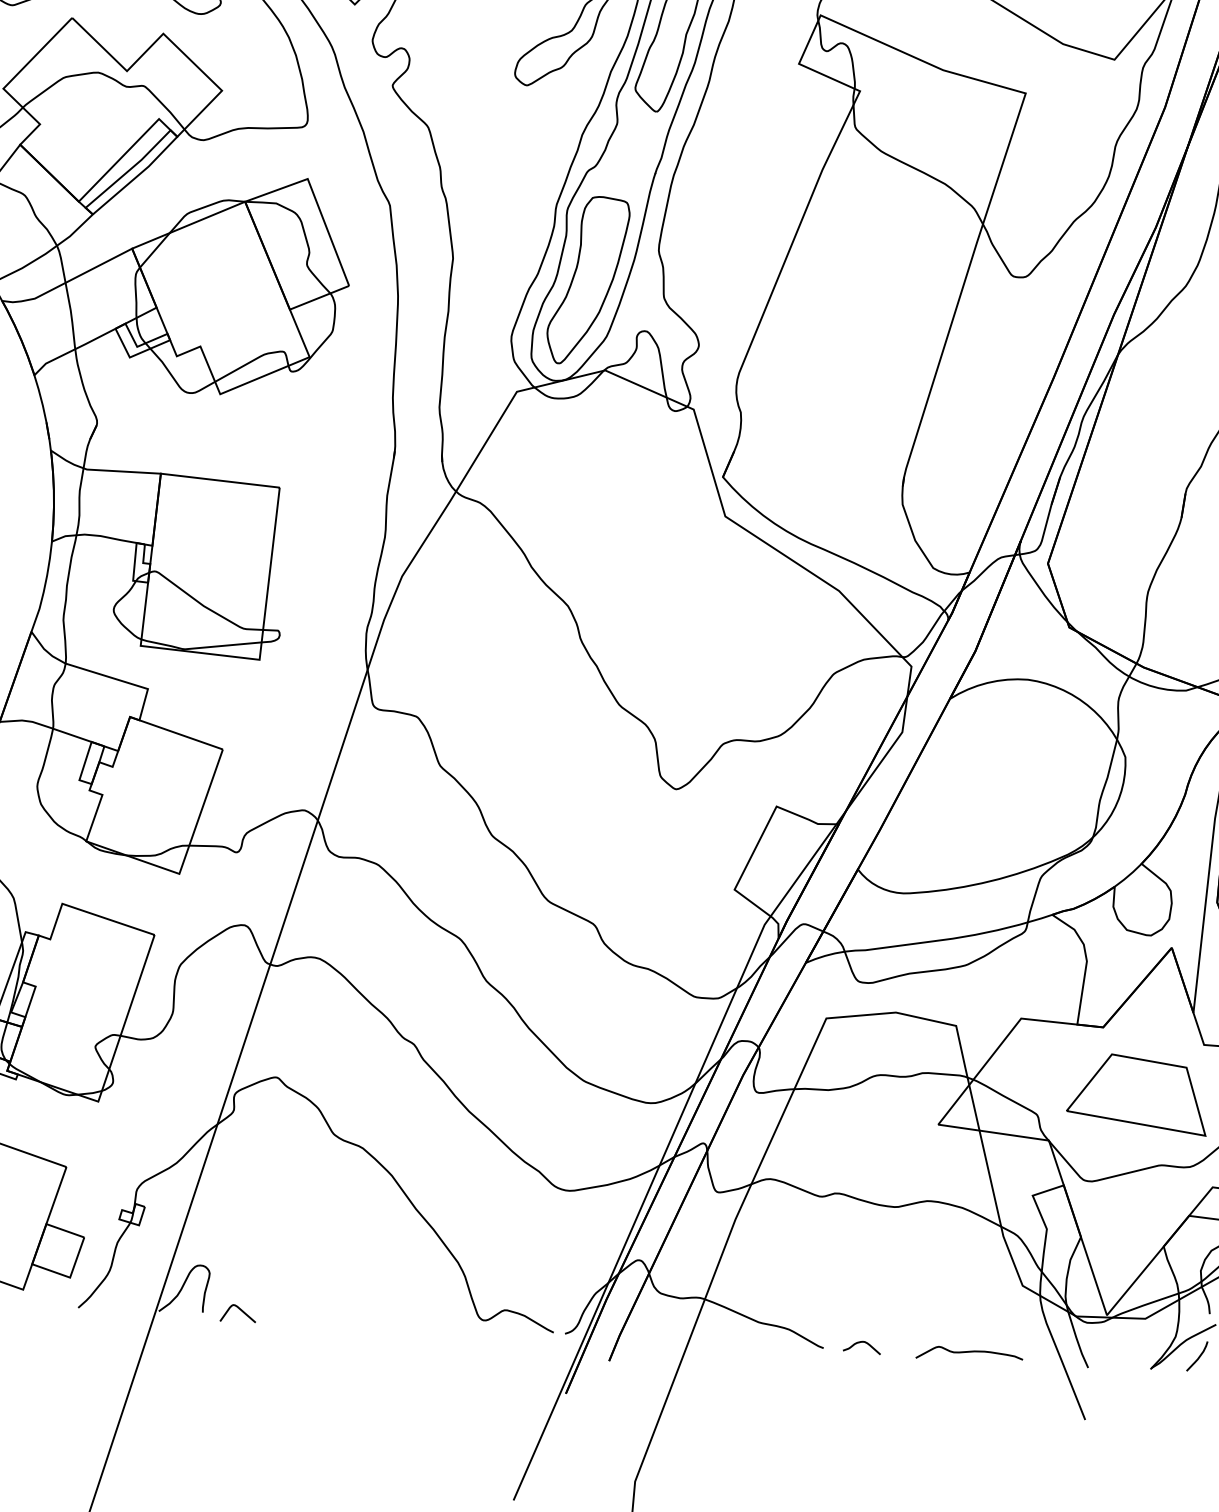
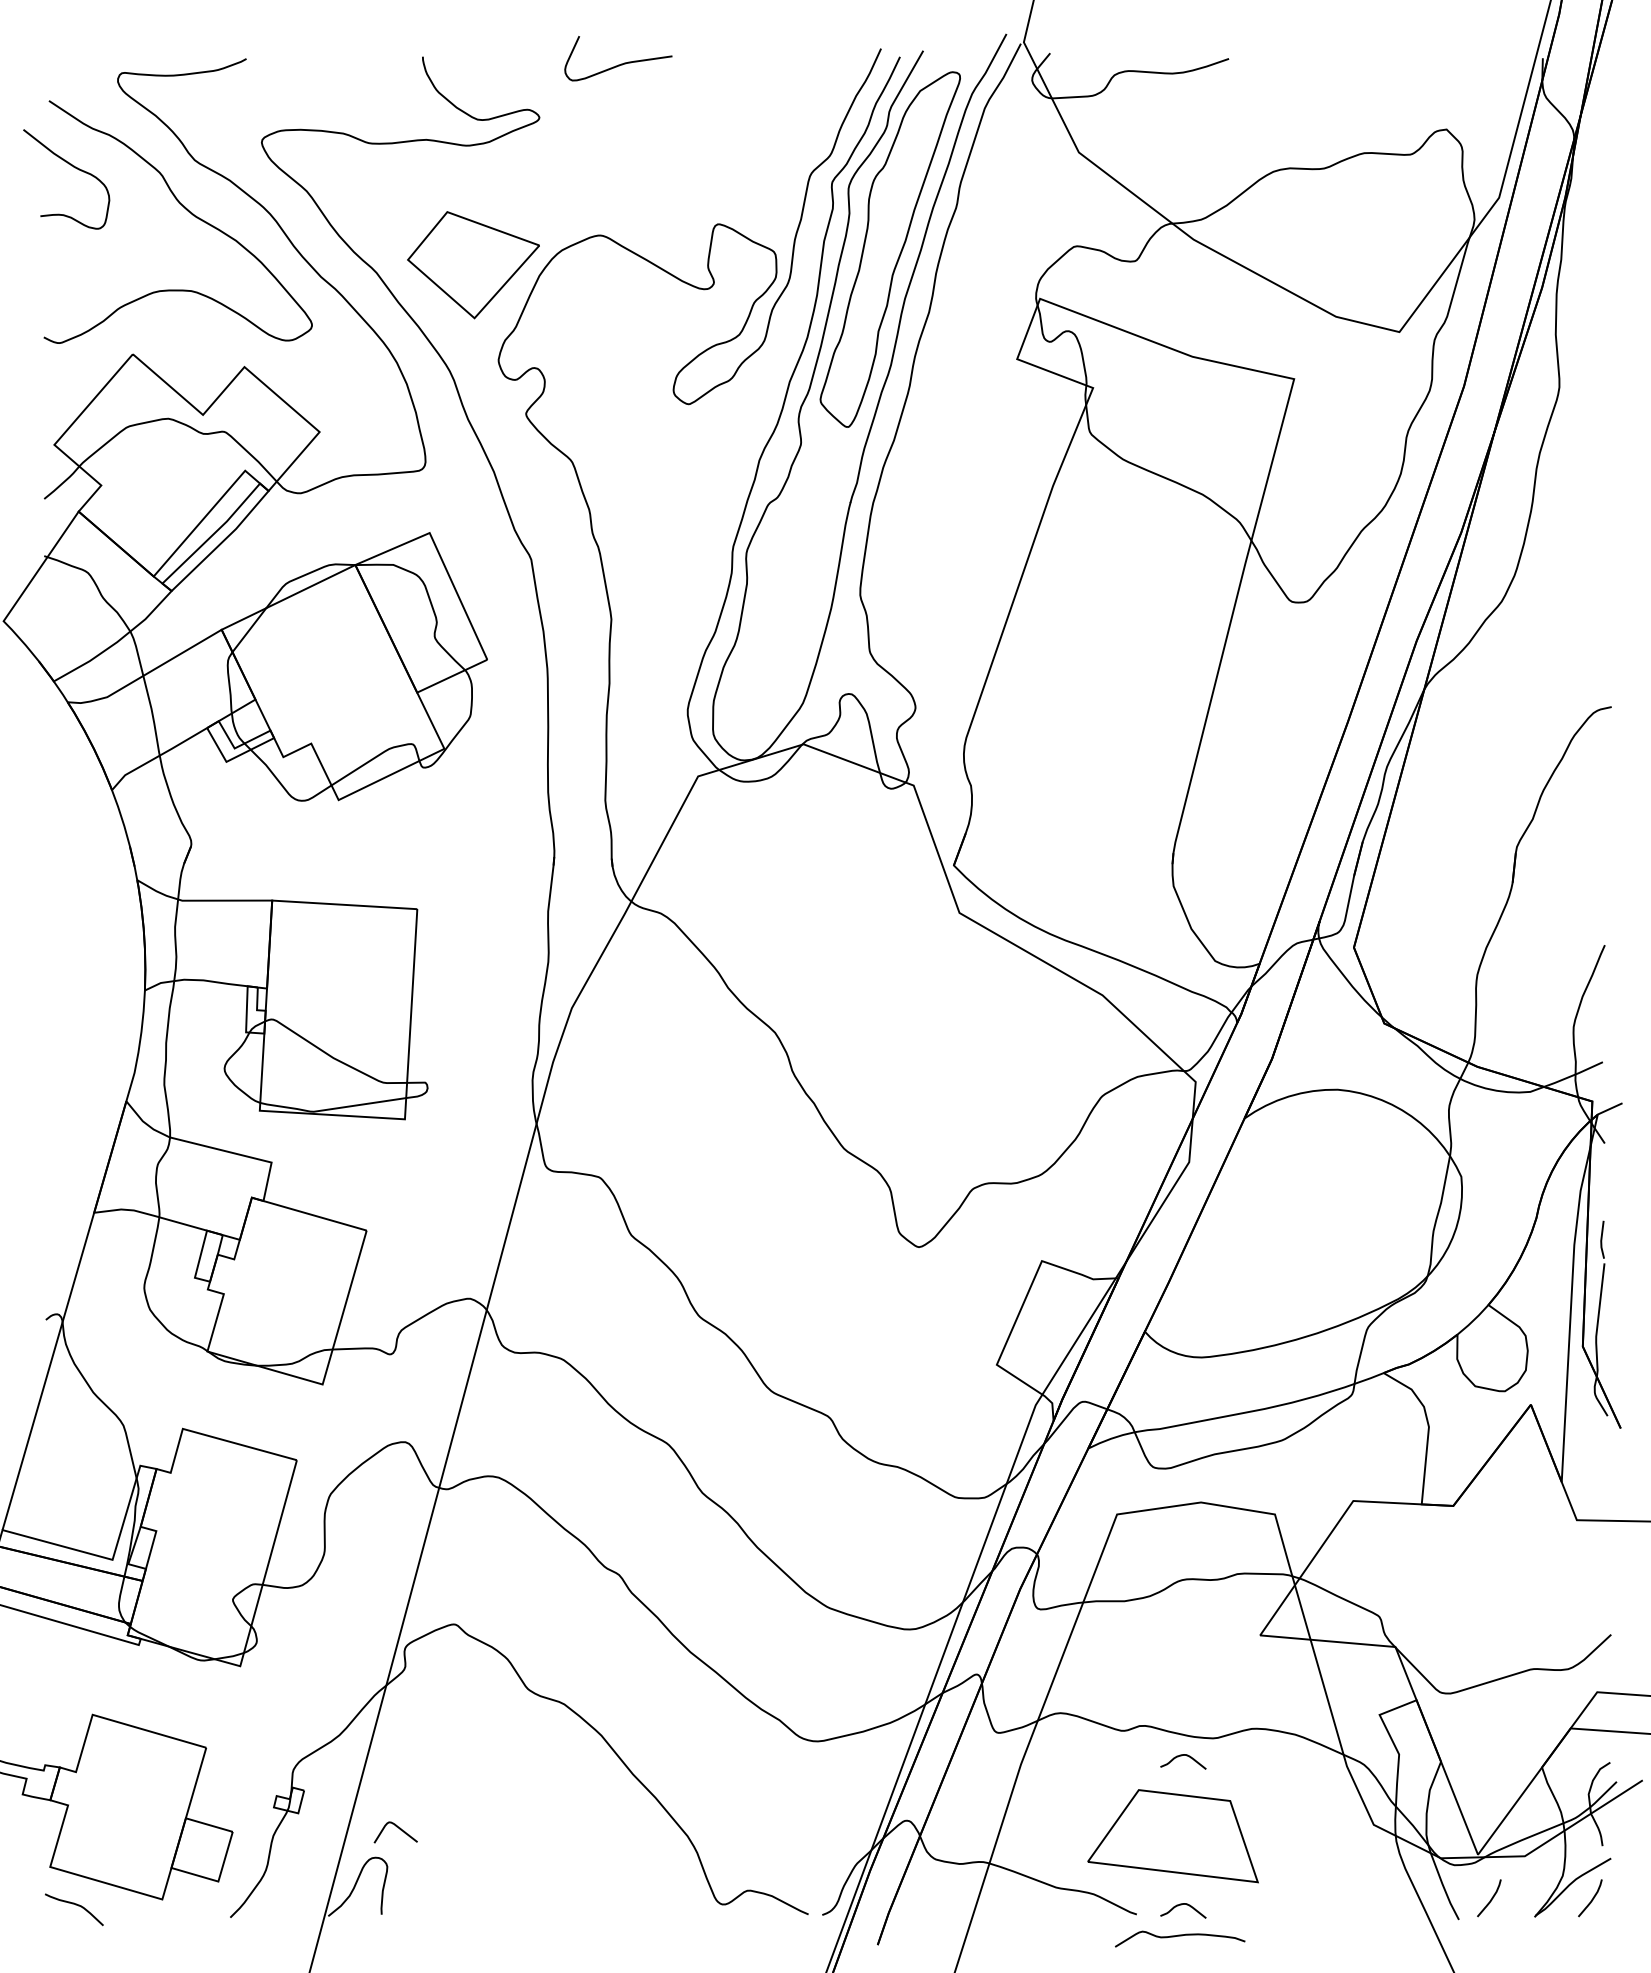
part: (587, 280) -> (776, 636), removed
part: (1137, 1094) -> (1172, 1836), moved
curve: (867, 1220) -> (1181, 1756), added
curve: (240, 1310) -> (398, 1828), moved
curve: (969, 1352) -> (1180, 1936), moved
curve: (1115, 1352) -> (1490, 1899), added

